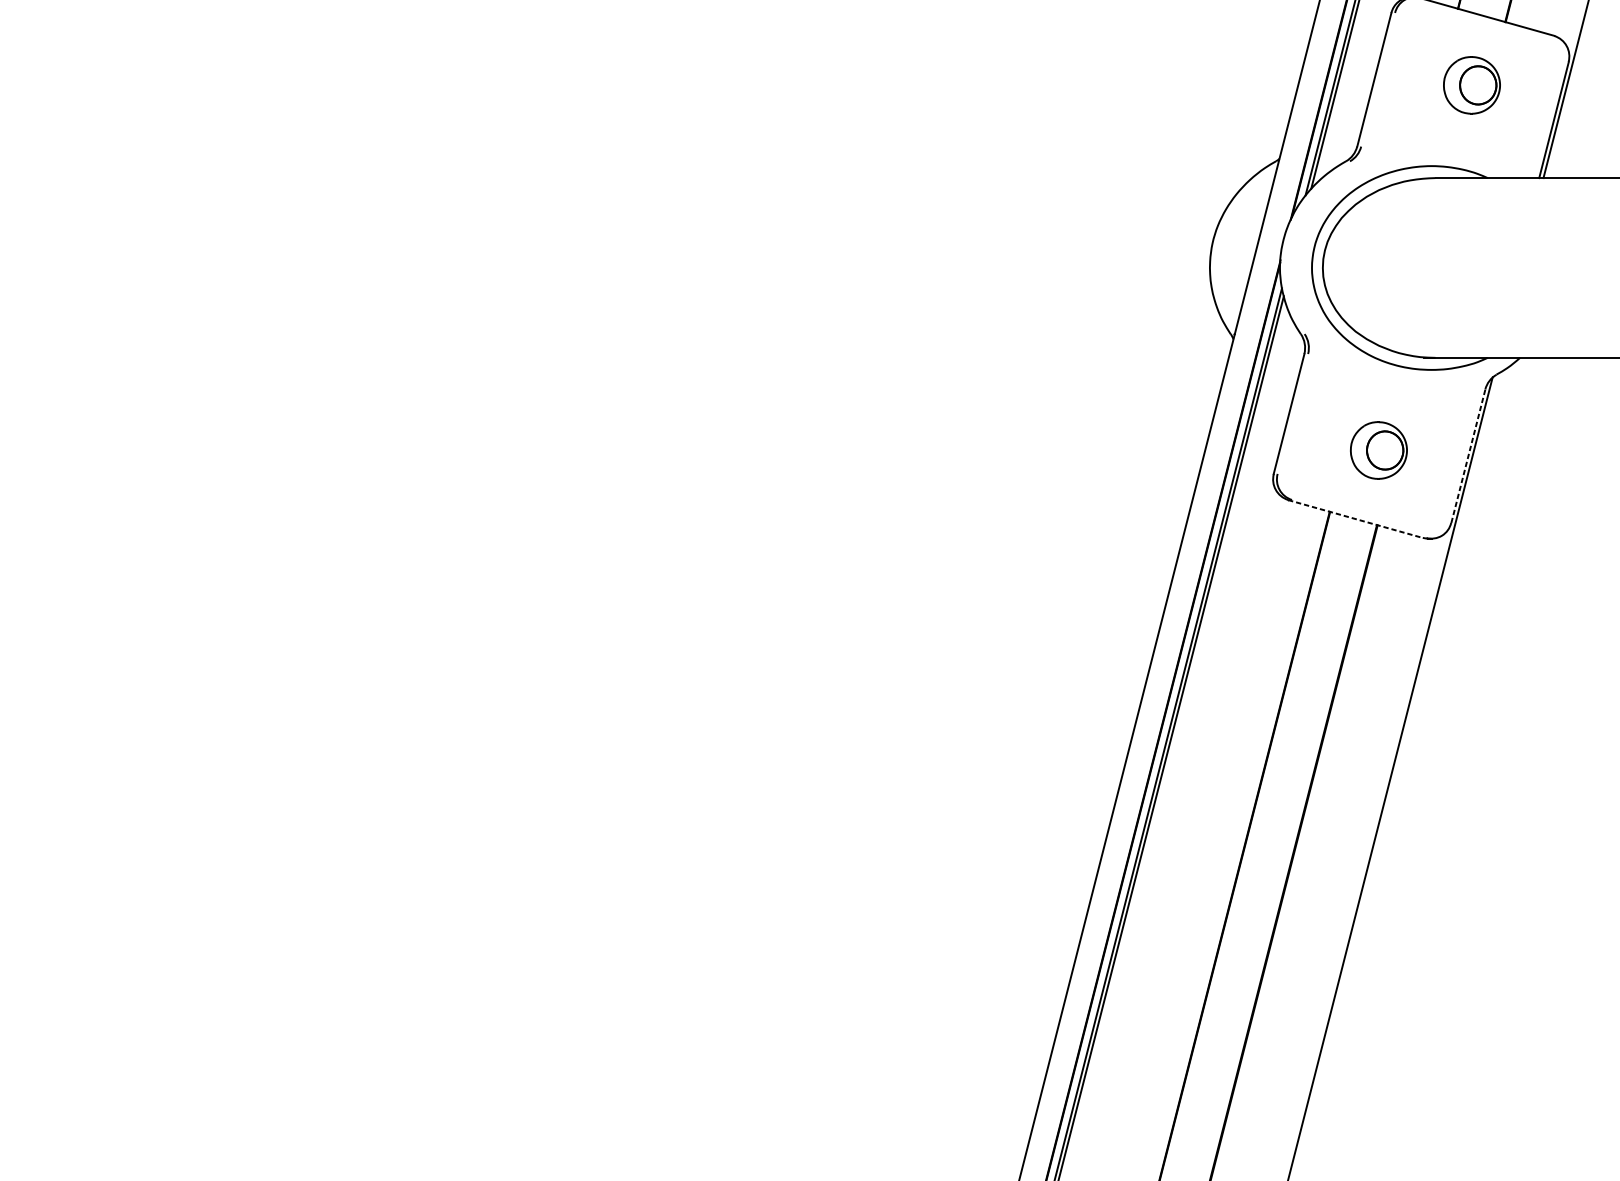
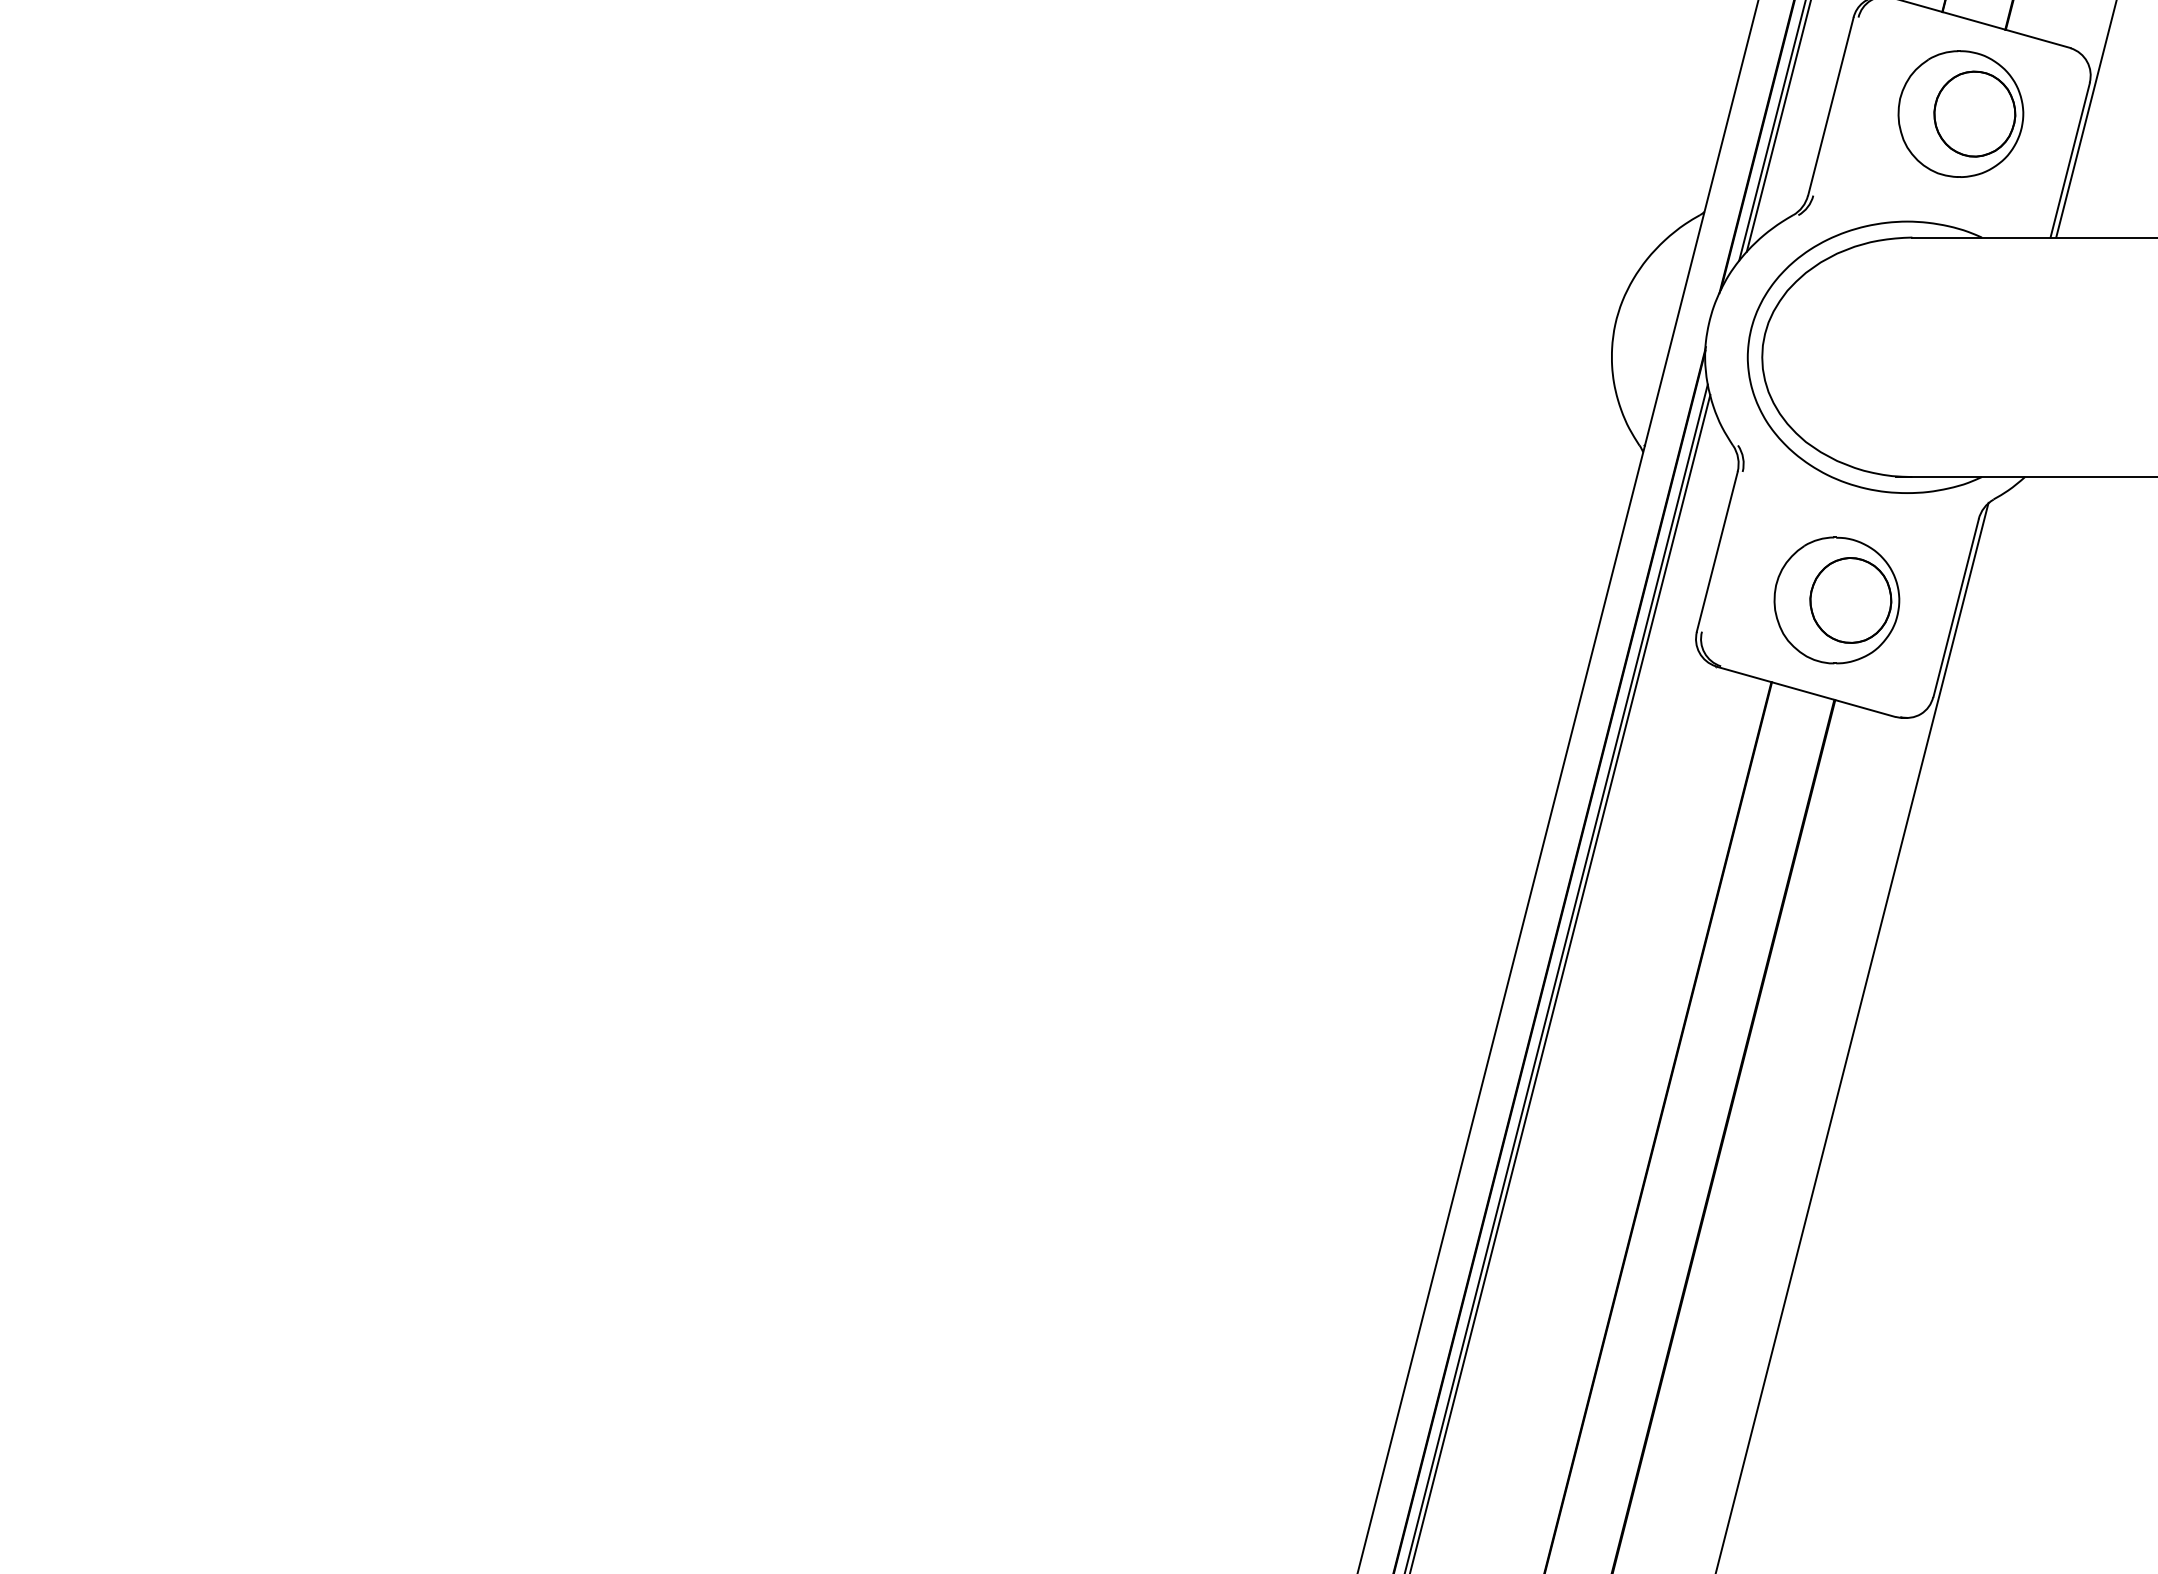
part: (1471, 84) -> (1960, 113), size x1.67
part: (1378, 450) -> (1836, 600), size x1.67
line: (1468, 456) -> (1956, 608), dashed -> solid
line: (1356, 518) -> (1806, 691), dashed -> solid

